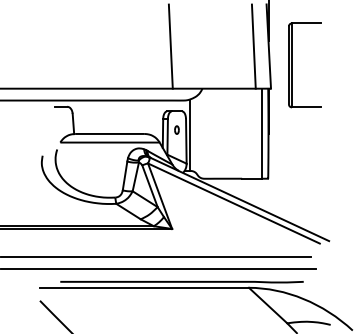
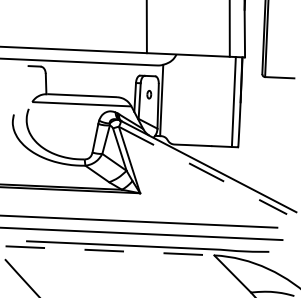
line: (233, 203) -> (202, 170), solid -> dashed
line: (144, 287) -> (109, 250), solid -> dashed

